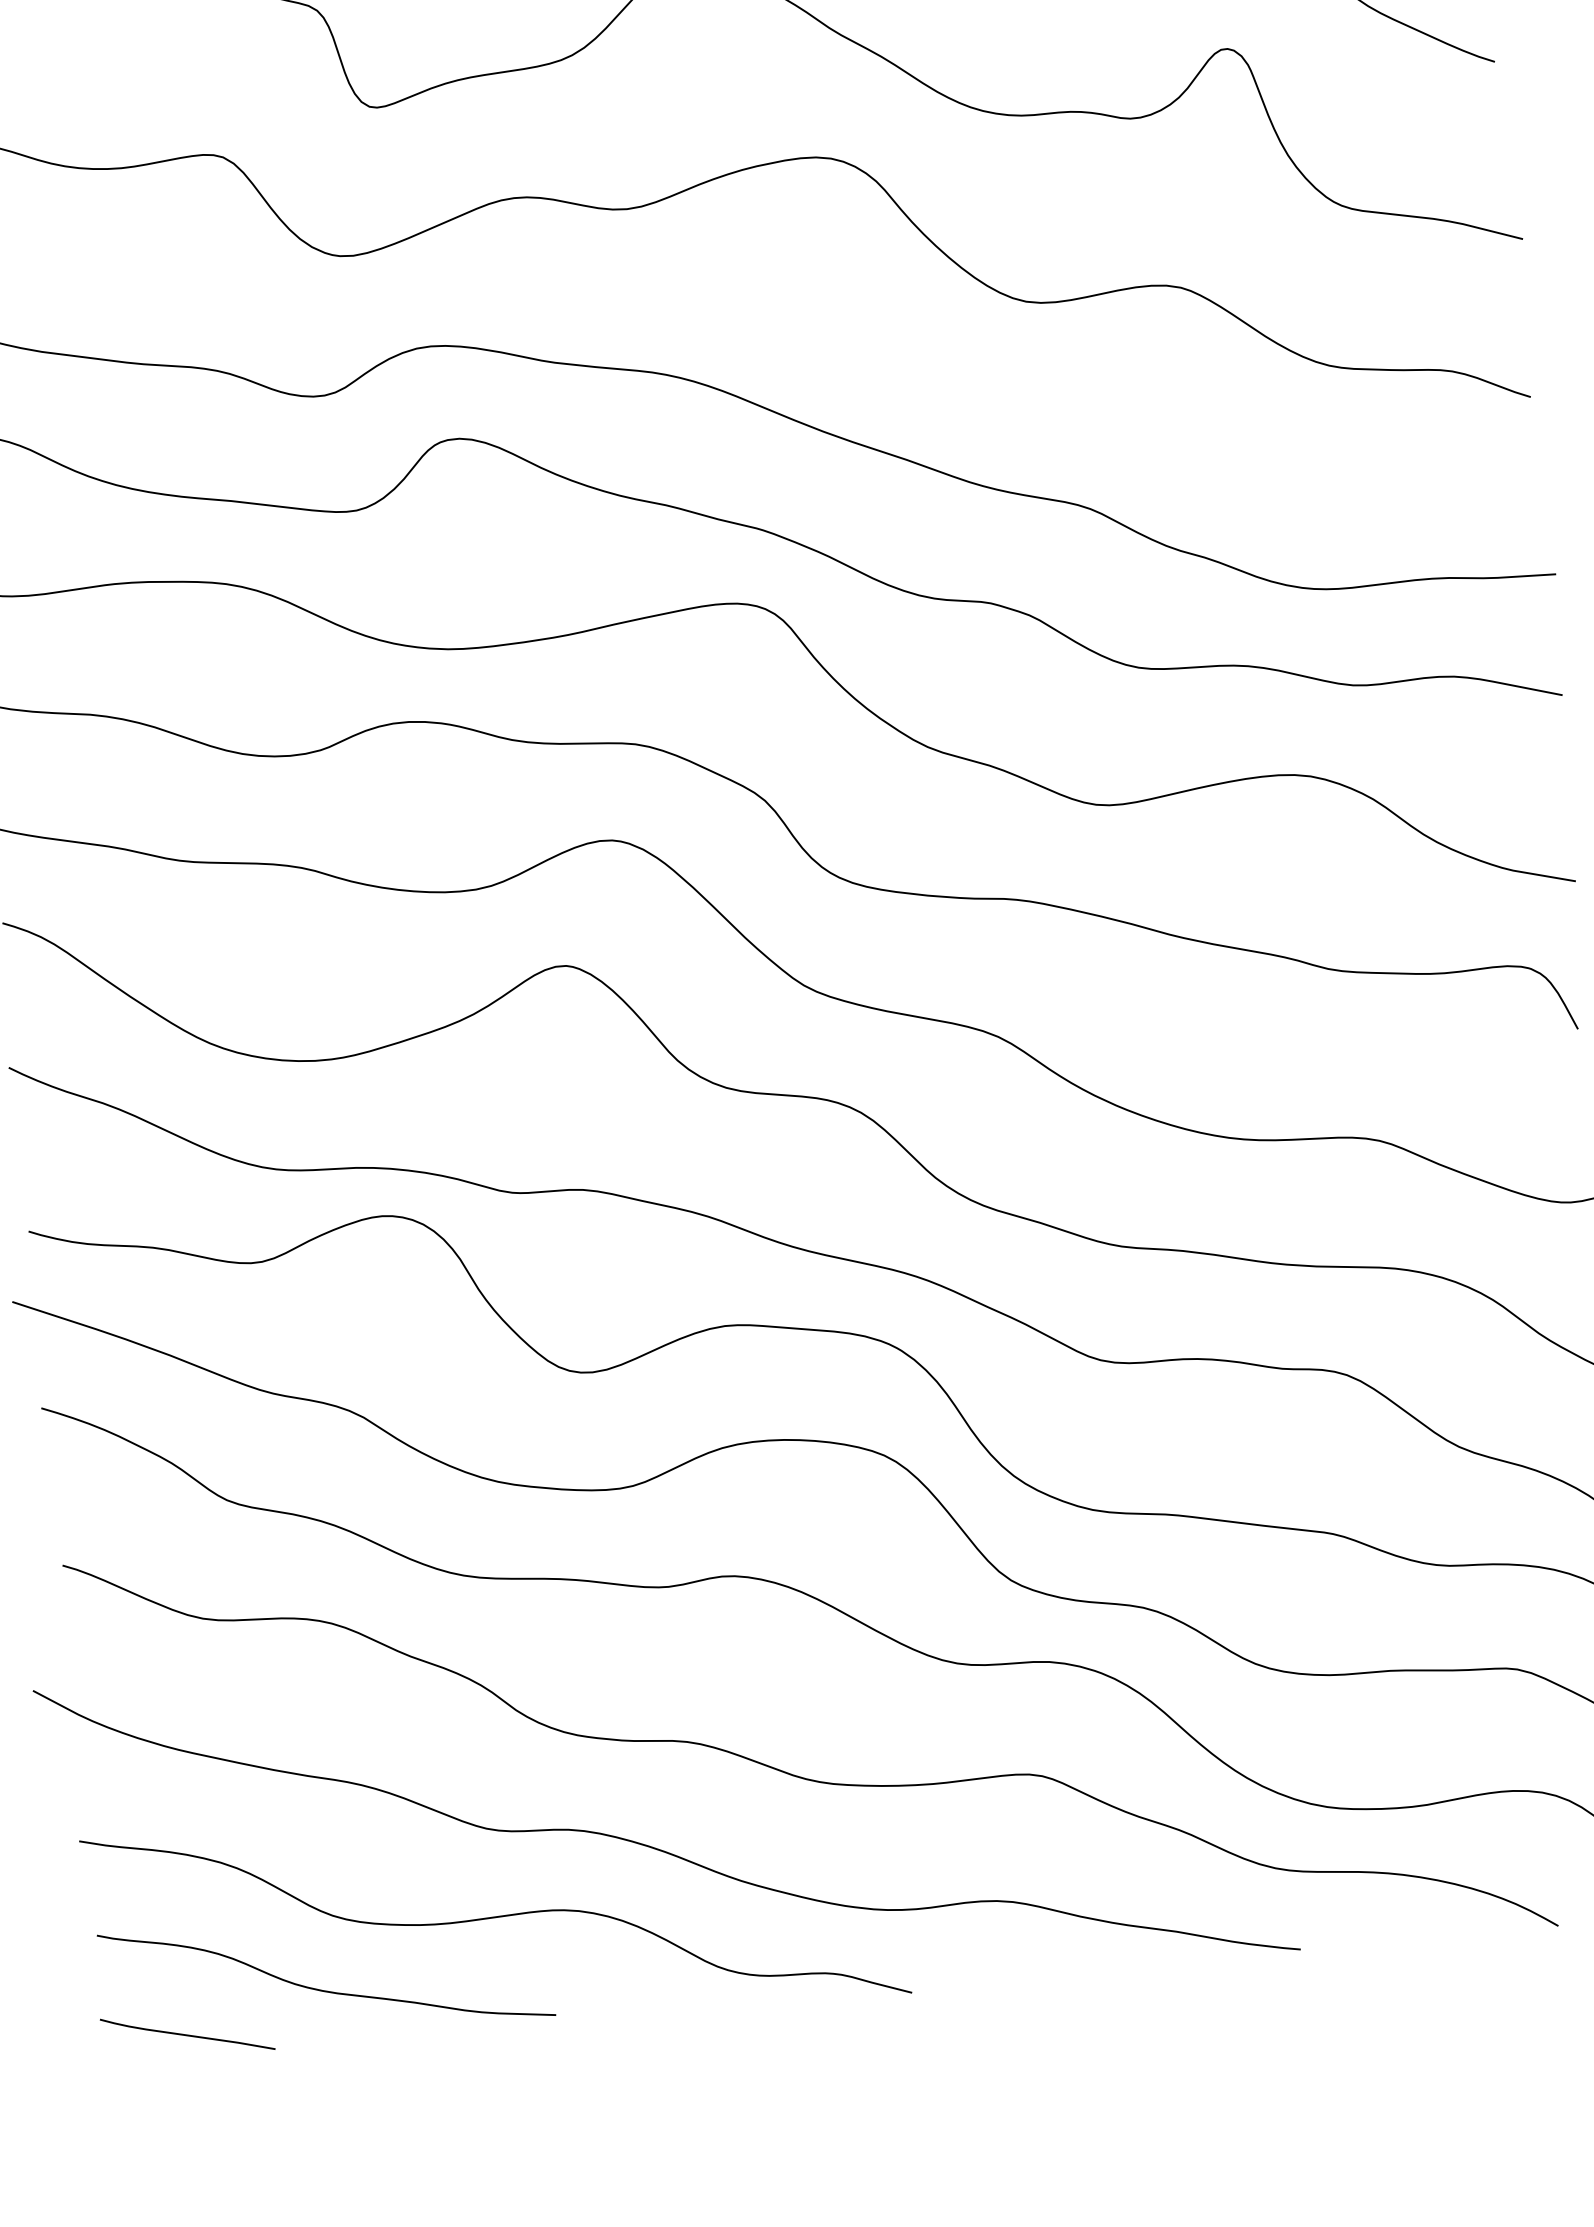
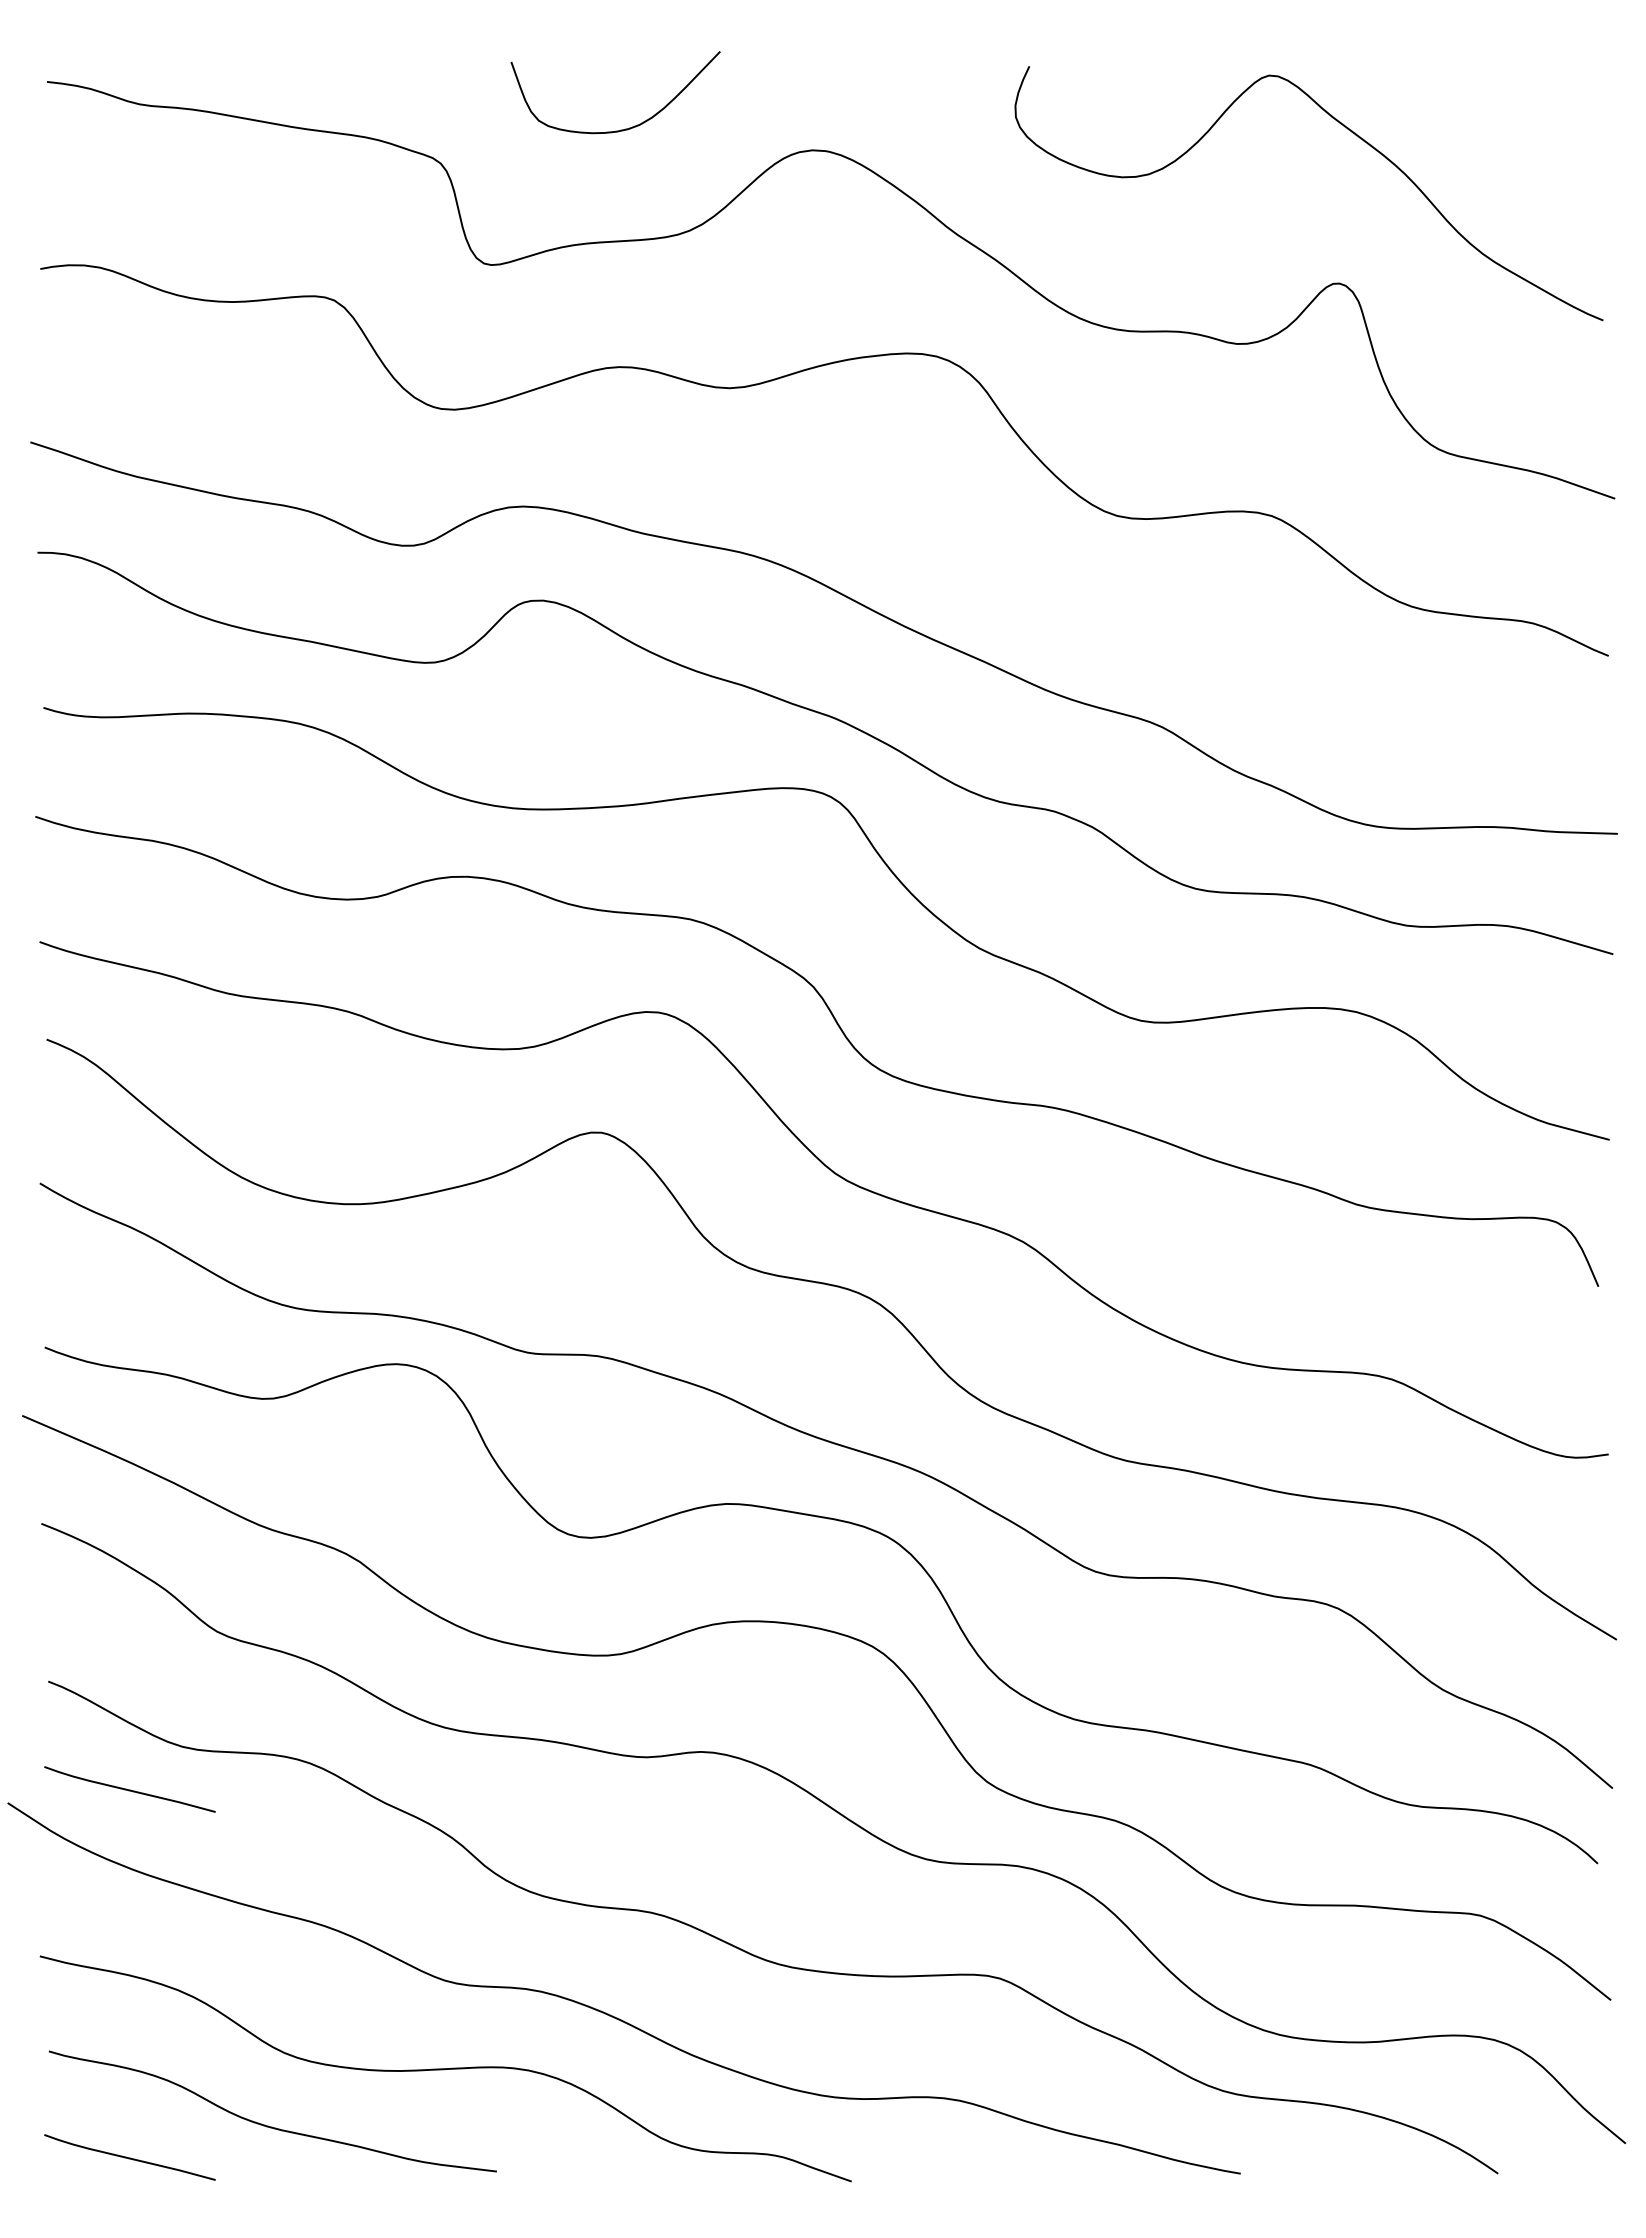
curve: (153, 1666) -> (129, 1789), added

